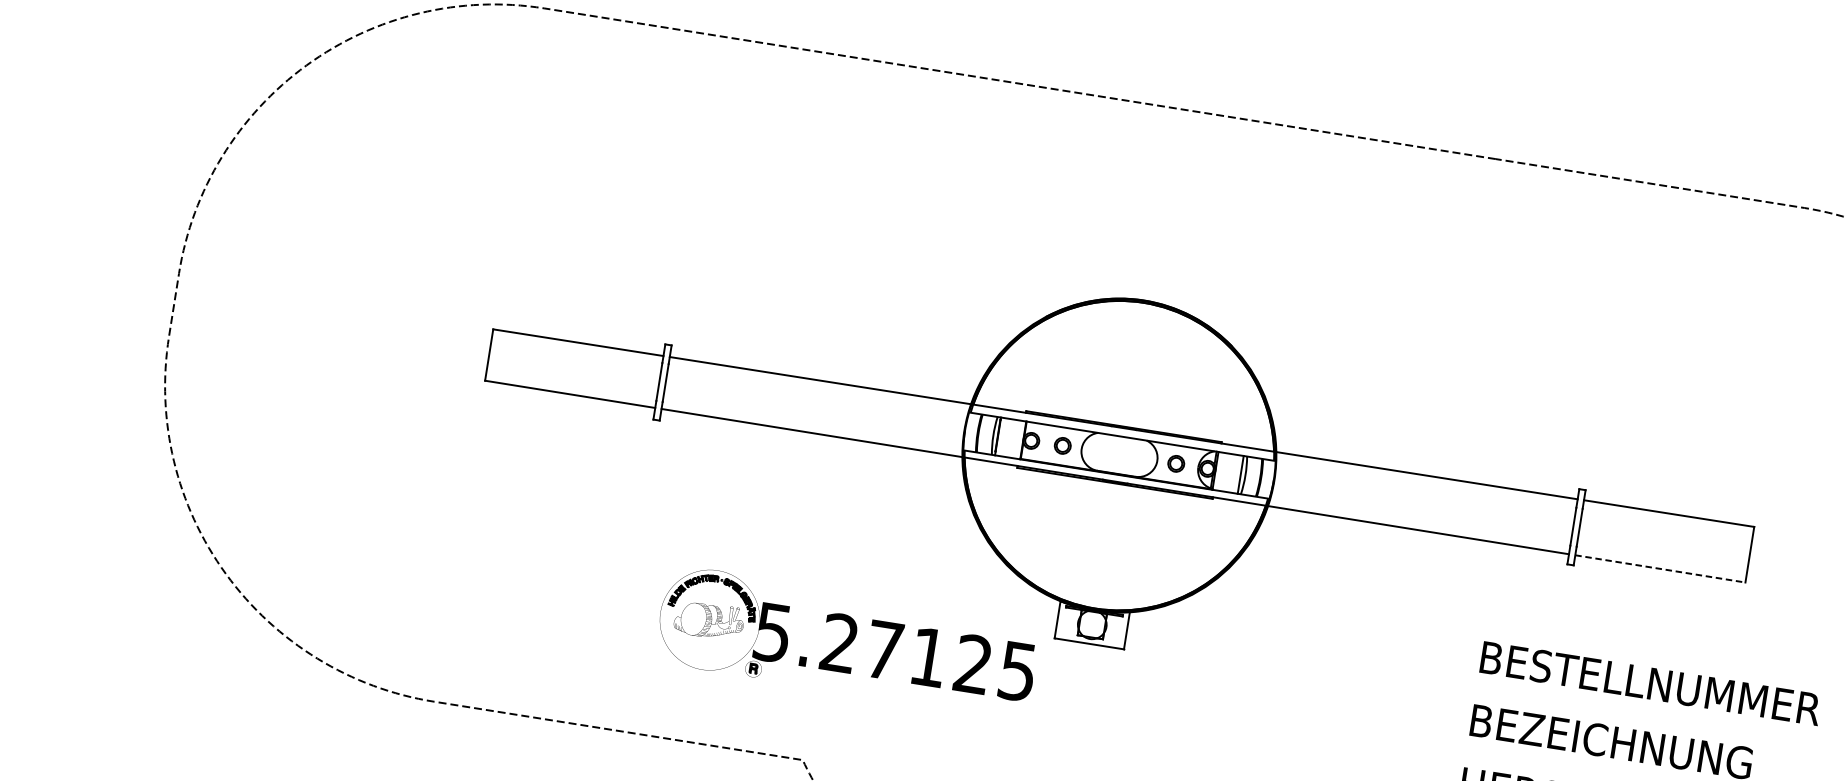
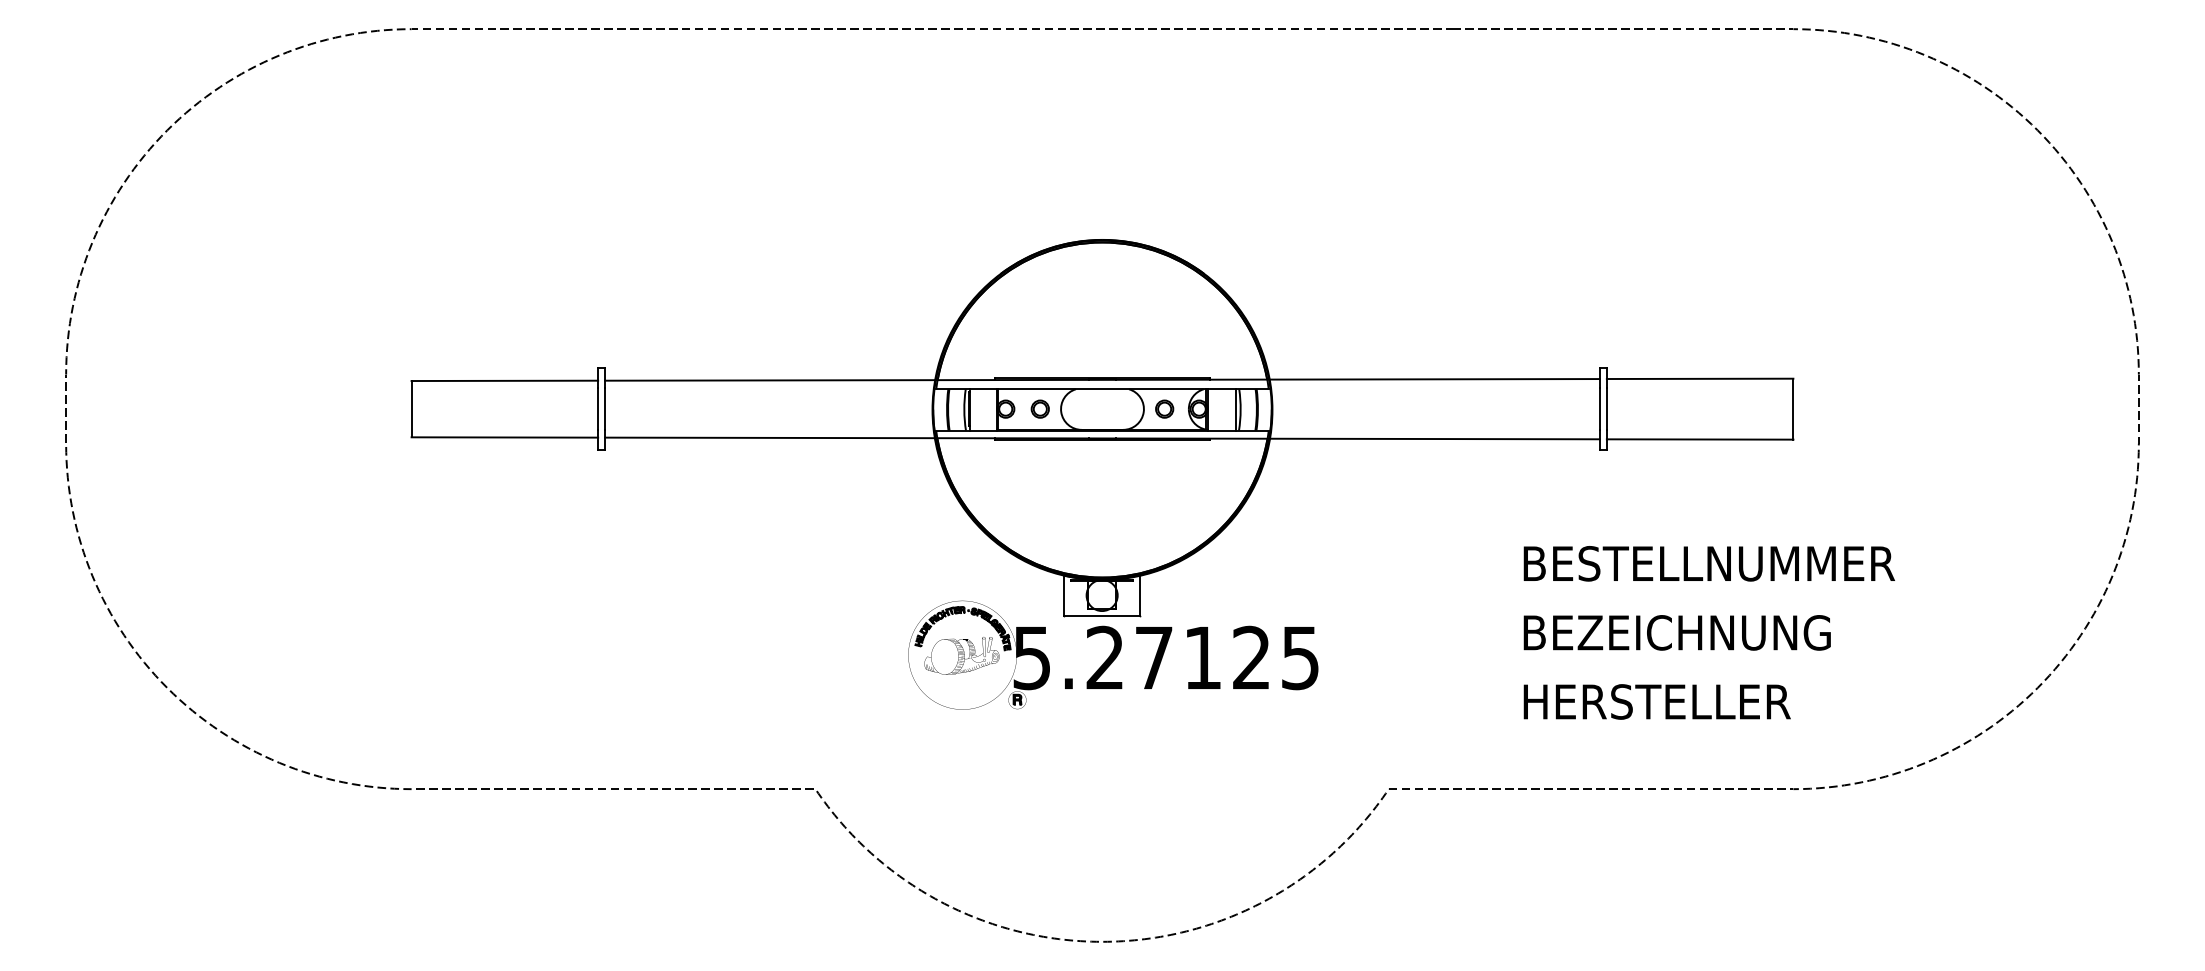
line: (1660, 568) -> (1700, 439), dashed -> solid
part: (847, 641) -> (1113, 654), moved

